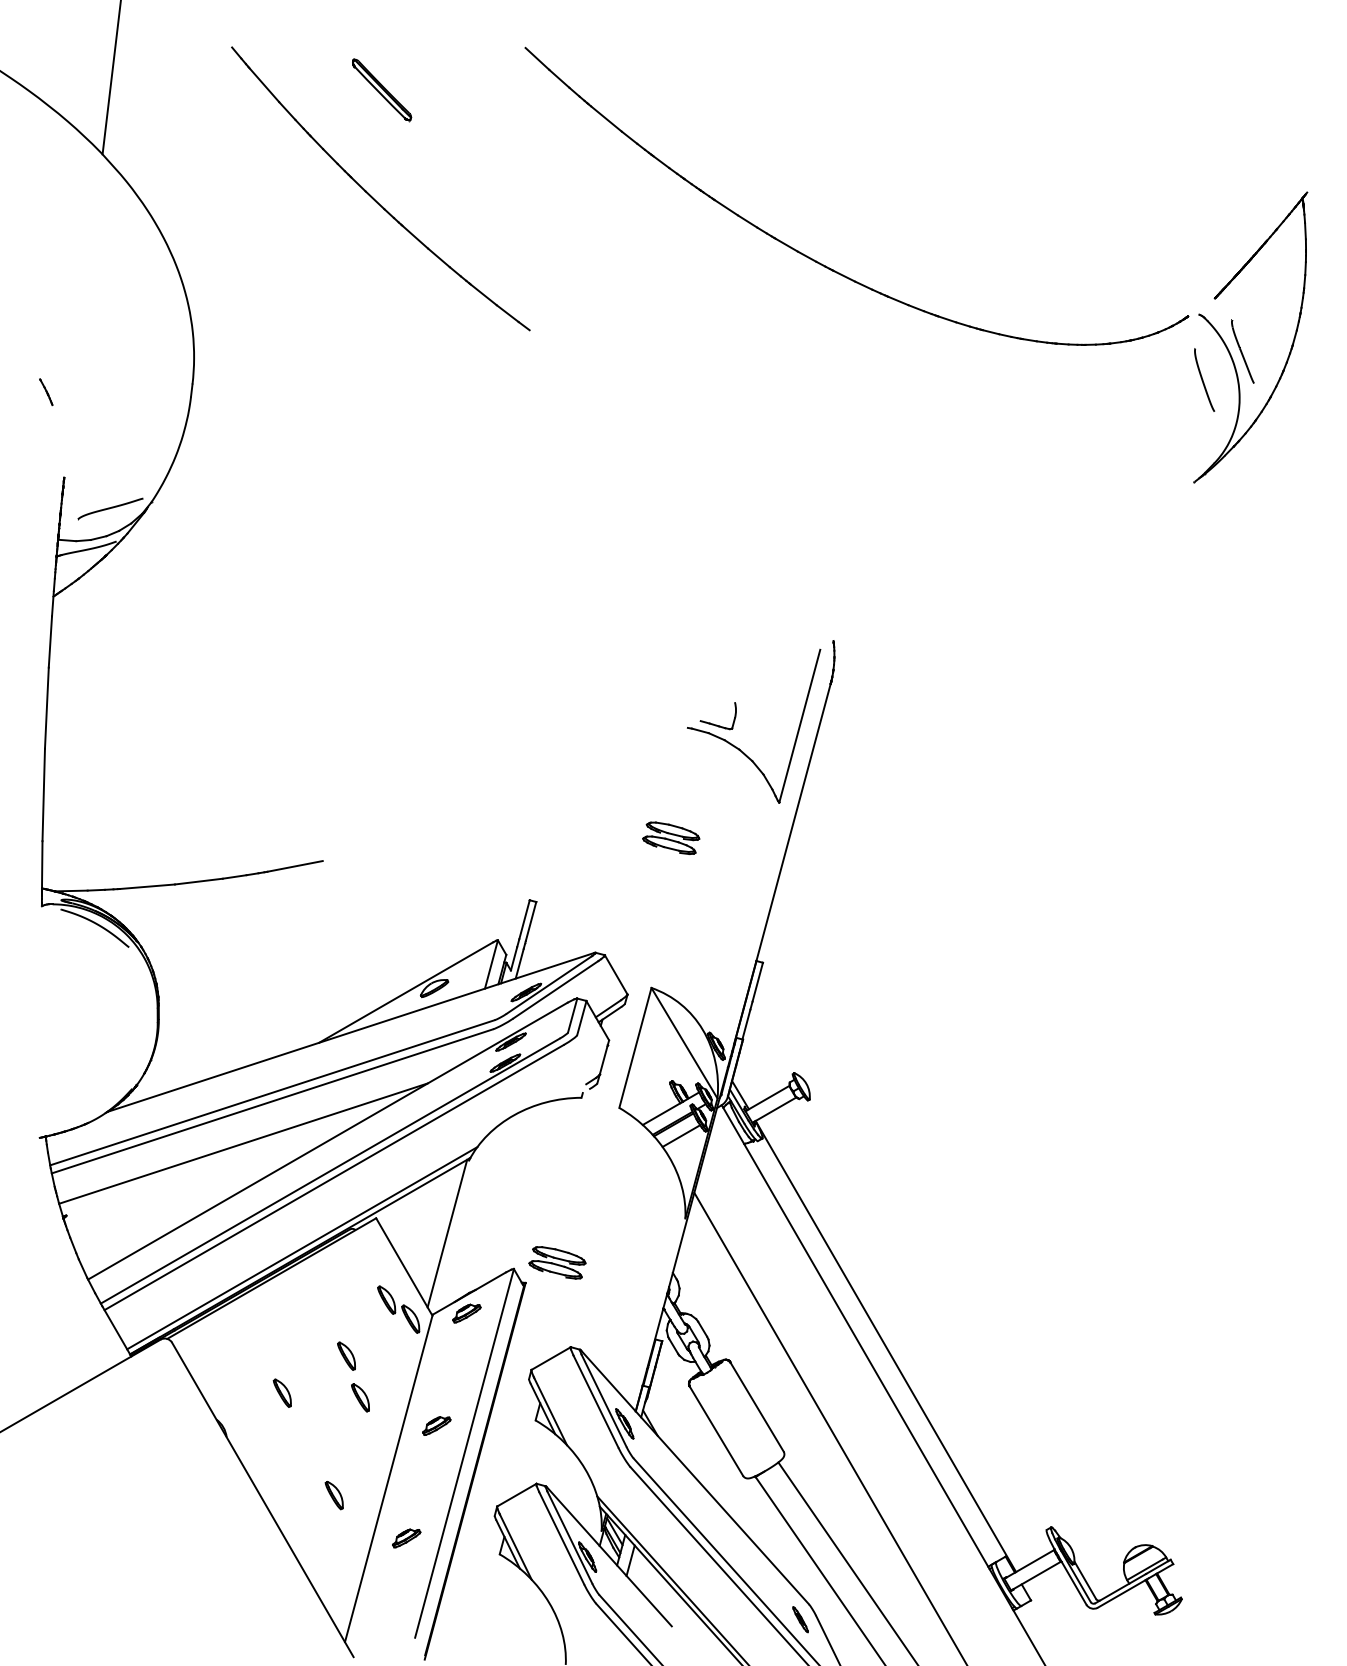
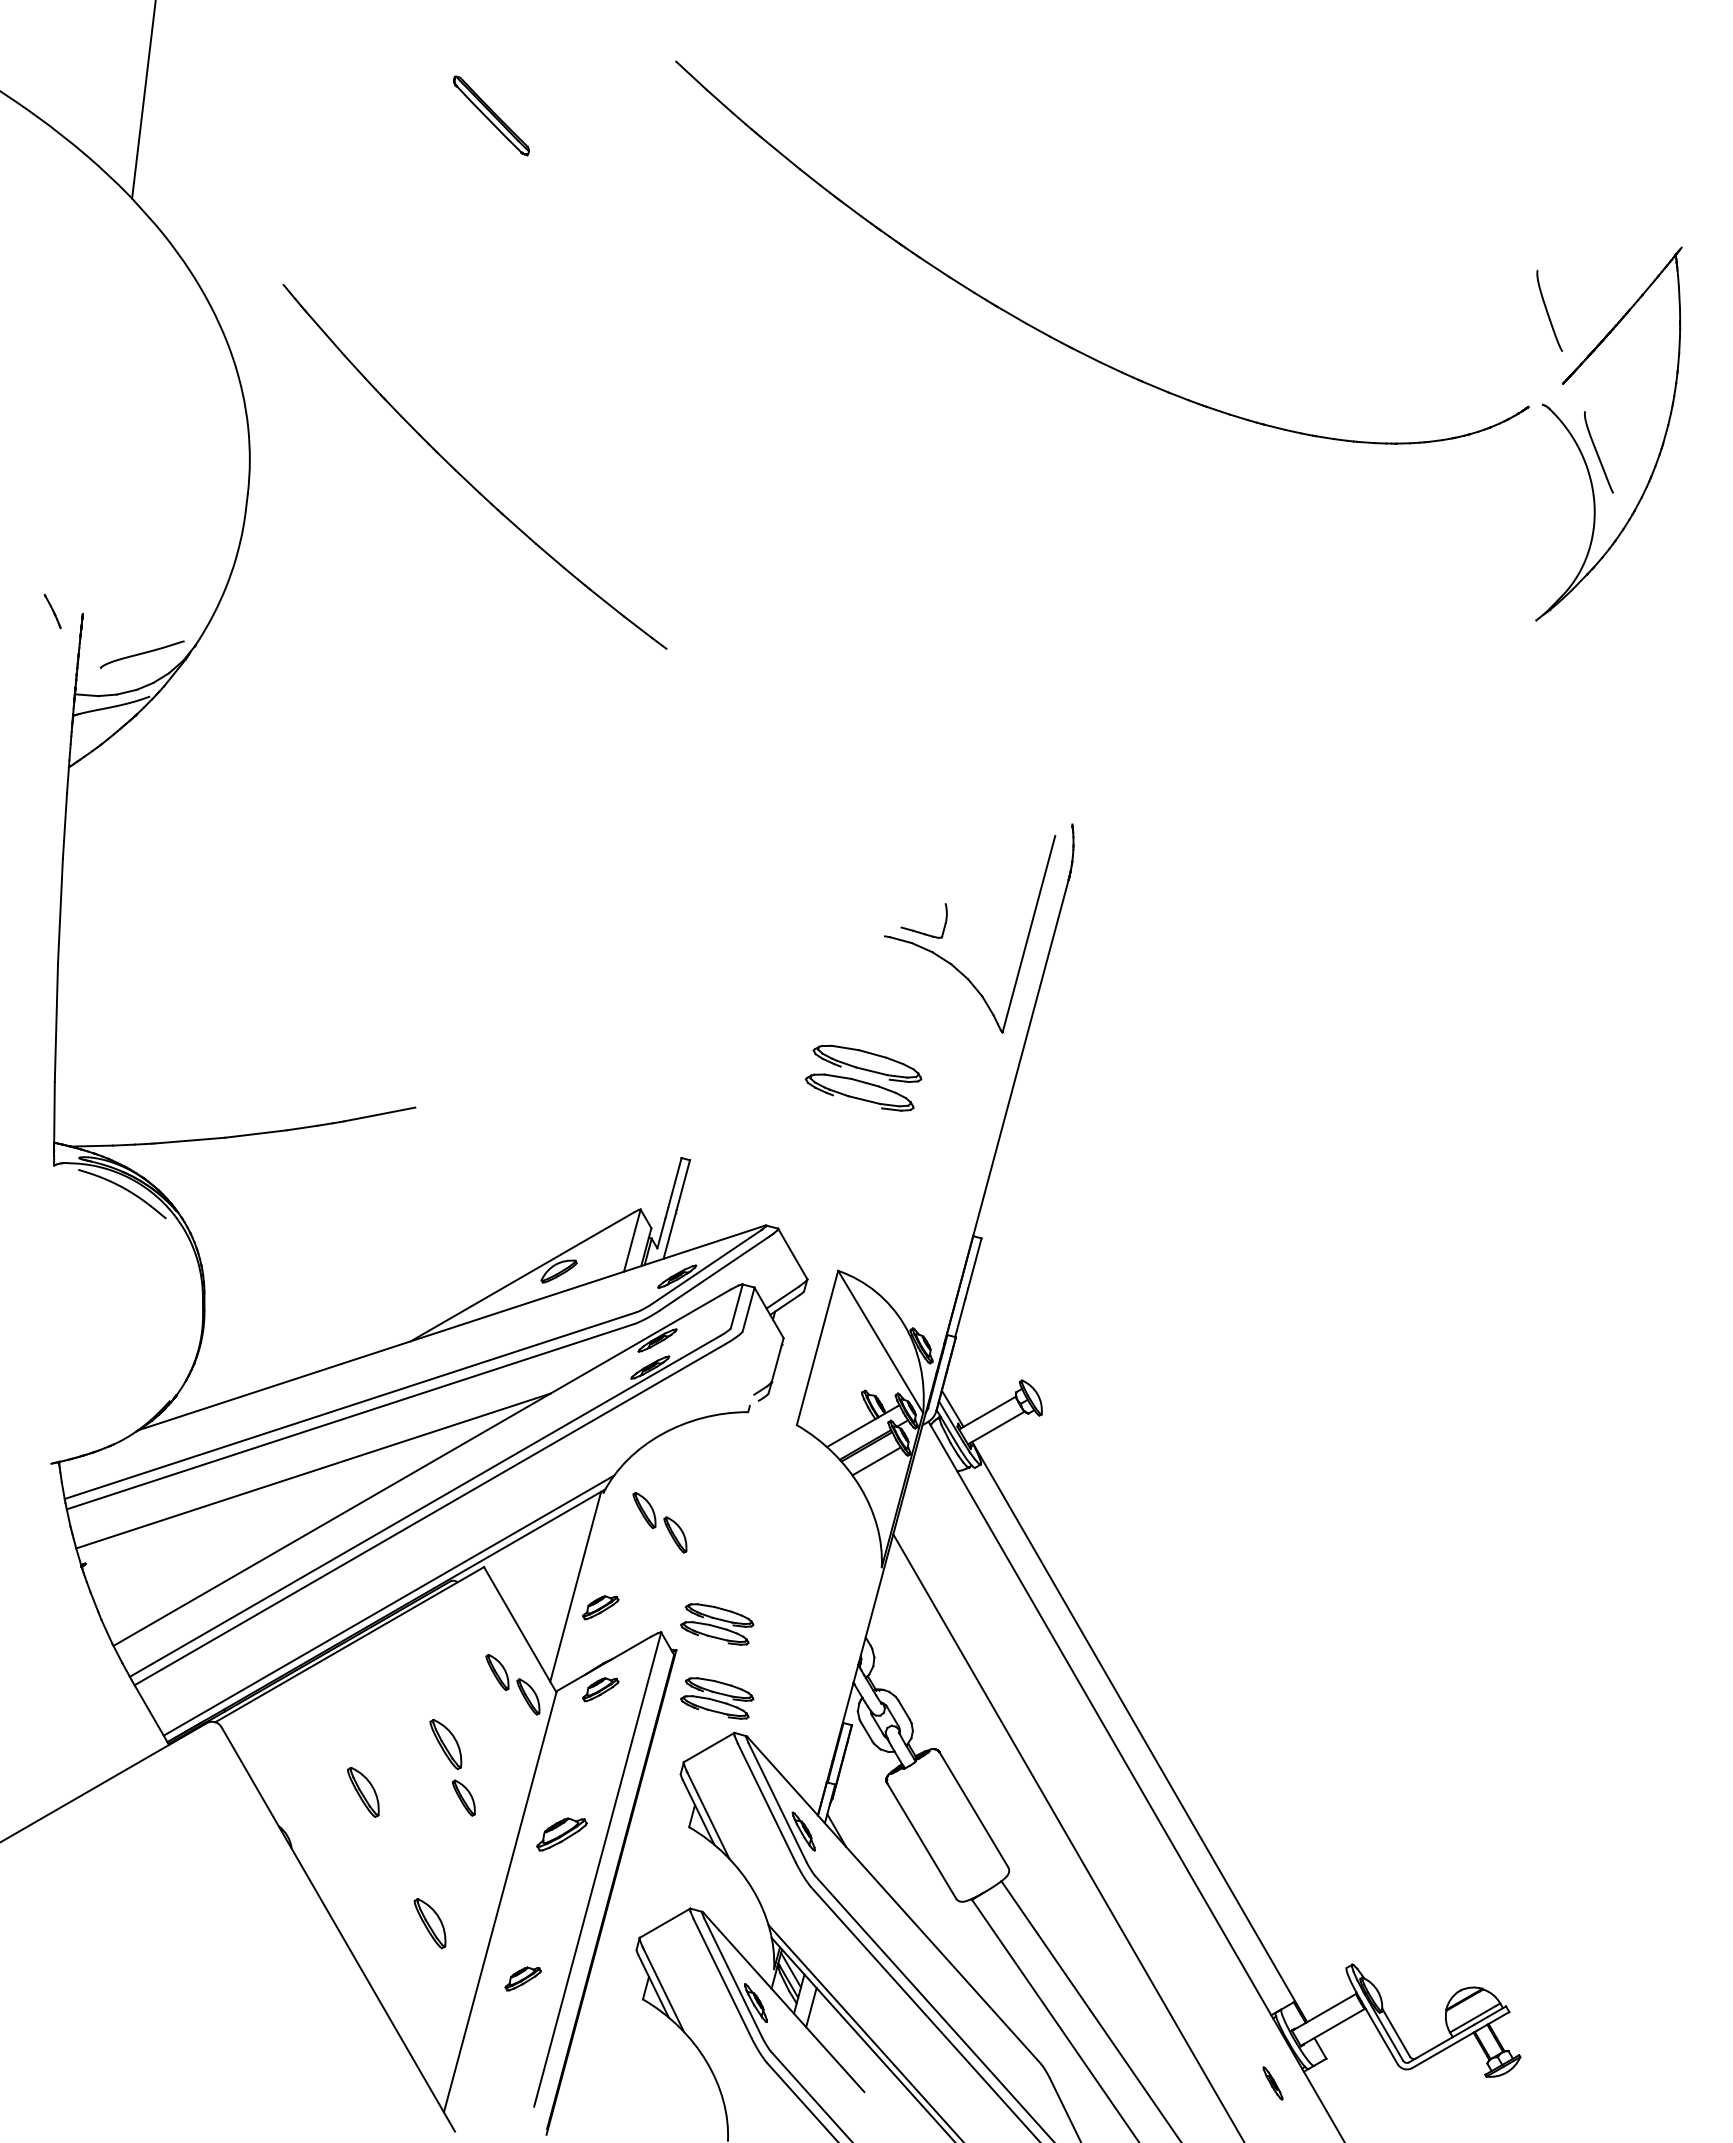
part: (371, 196) -> (463, 476), moved
curve: (1202, 379) -> (1547, 310), moved
line: (46, 392) -> (52, 611), moved
part: (671, 838) -> (863, 1078), size x1.6
part: (512, 1183) -> (659, 1522), added
part: (466, 1249) -> (600, 1607), added
part: (557, 1320) -> (717, 1698), added
part: (346, 1356) -> (445, 1744), size x1.4
part: (282, 1392) -> (363, 1791), size x1.4
part: (436, 1425) -> (561, 1833), size x1.4
part: (334, 1495) -> (430, 1923), size x1.4
part: (800, 1619) -> (1272, 2083), moved

